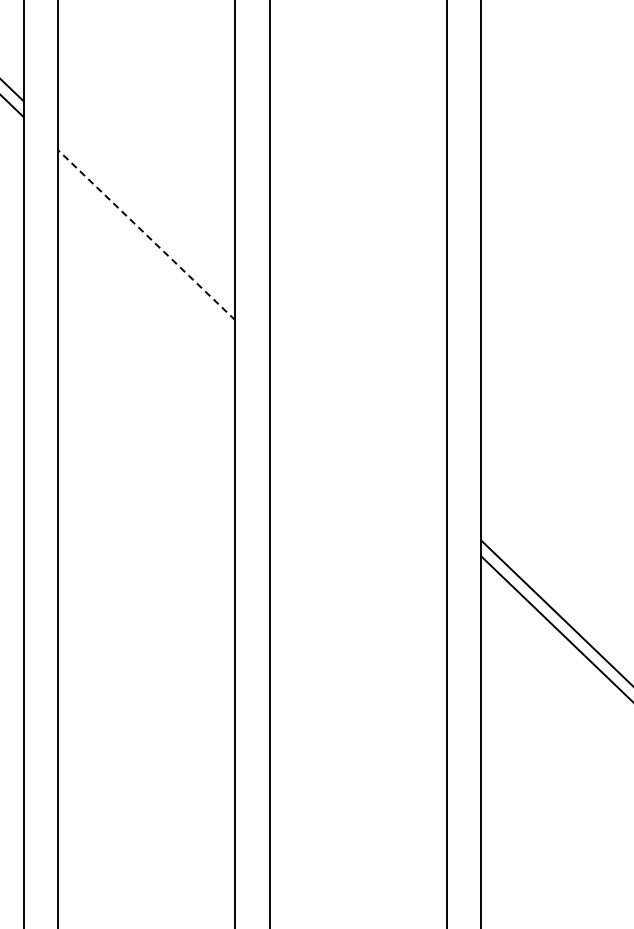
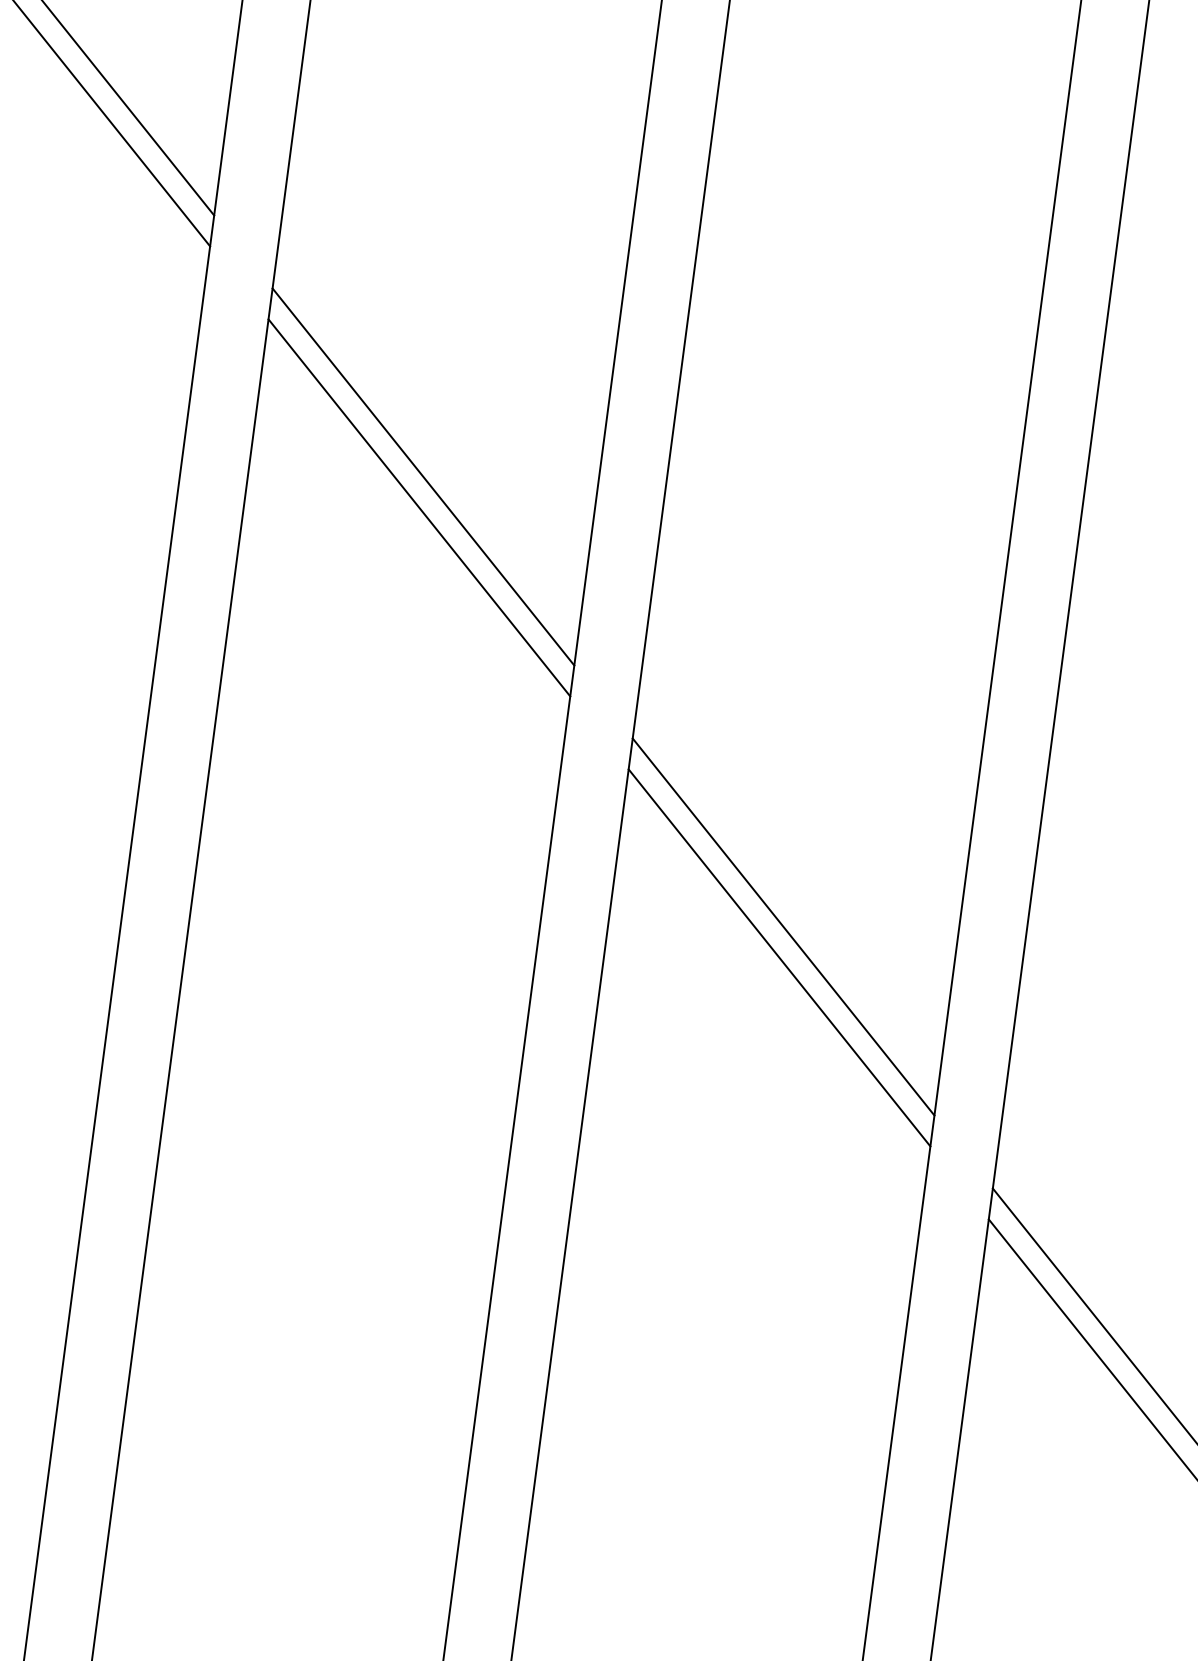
line: (146, 219) -> (423, 477), added
line: (146, 235) -> (418, 508), dashed -> solid
line: (357, 422) -> (782, 926), added
line: (357, 438) -> (777, 957), added

